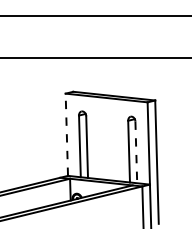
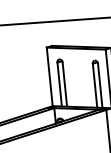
line: (66, 134) -> (49, 76), dashed -> solid
line: (136, 152) -> (100, 85), dashed -> solid

